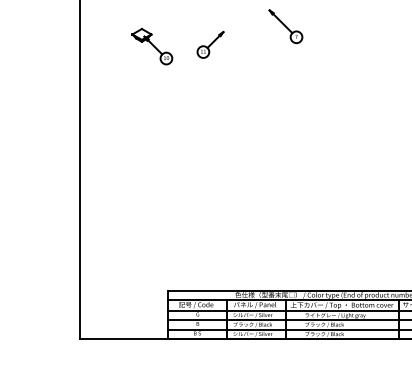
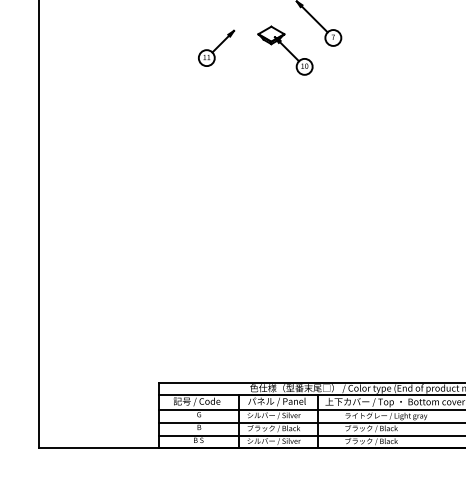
part: (152, 46) -> (285, 50), moved

